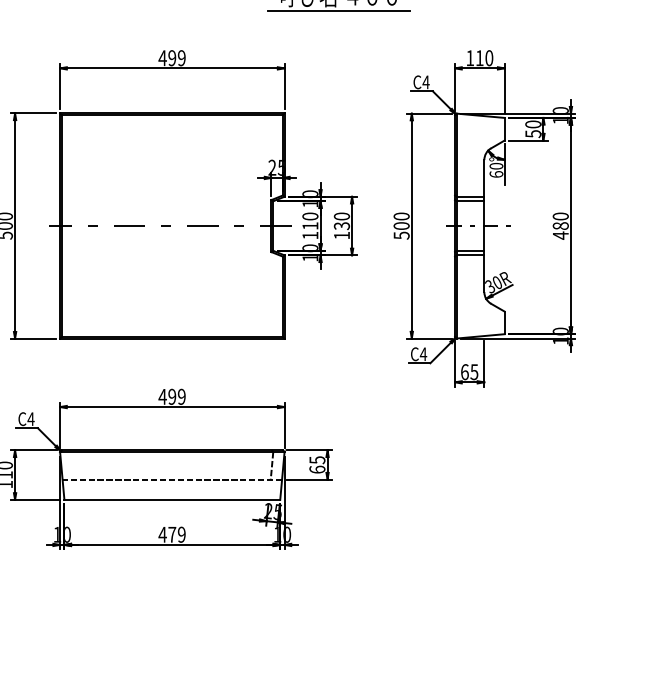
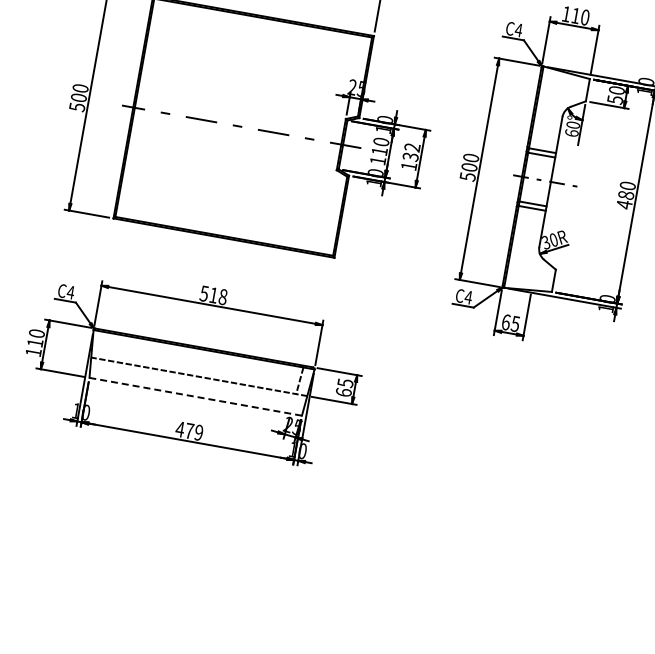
text: (342, 216) -> (412, 147), 130 -> 132
text: (171, 396) -> (213, 294), 499 -> 518
line: (172, 499) -> (195, 396), solid -> dashed

